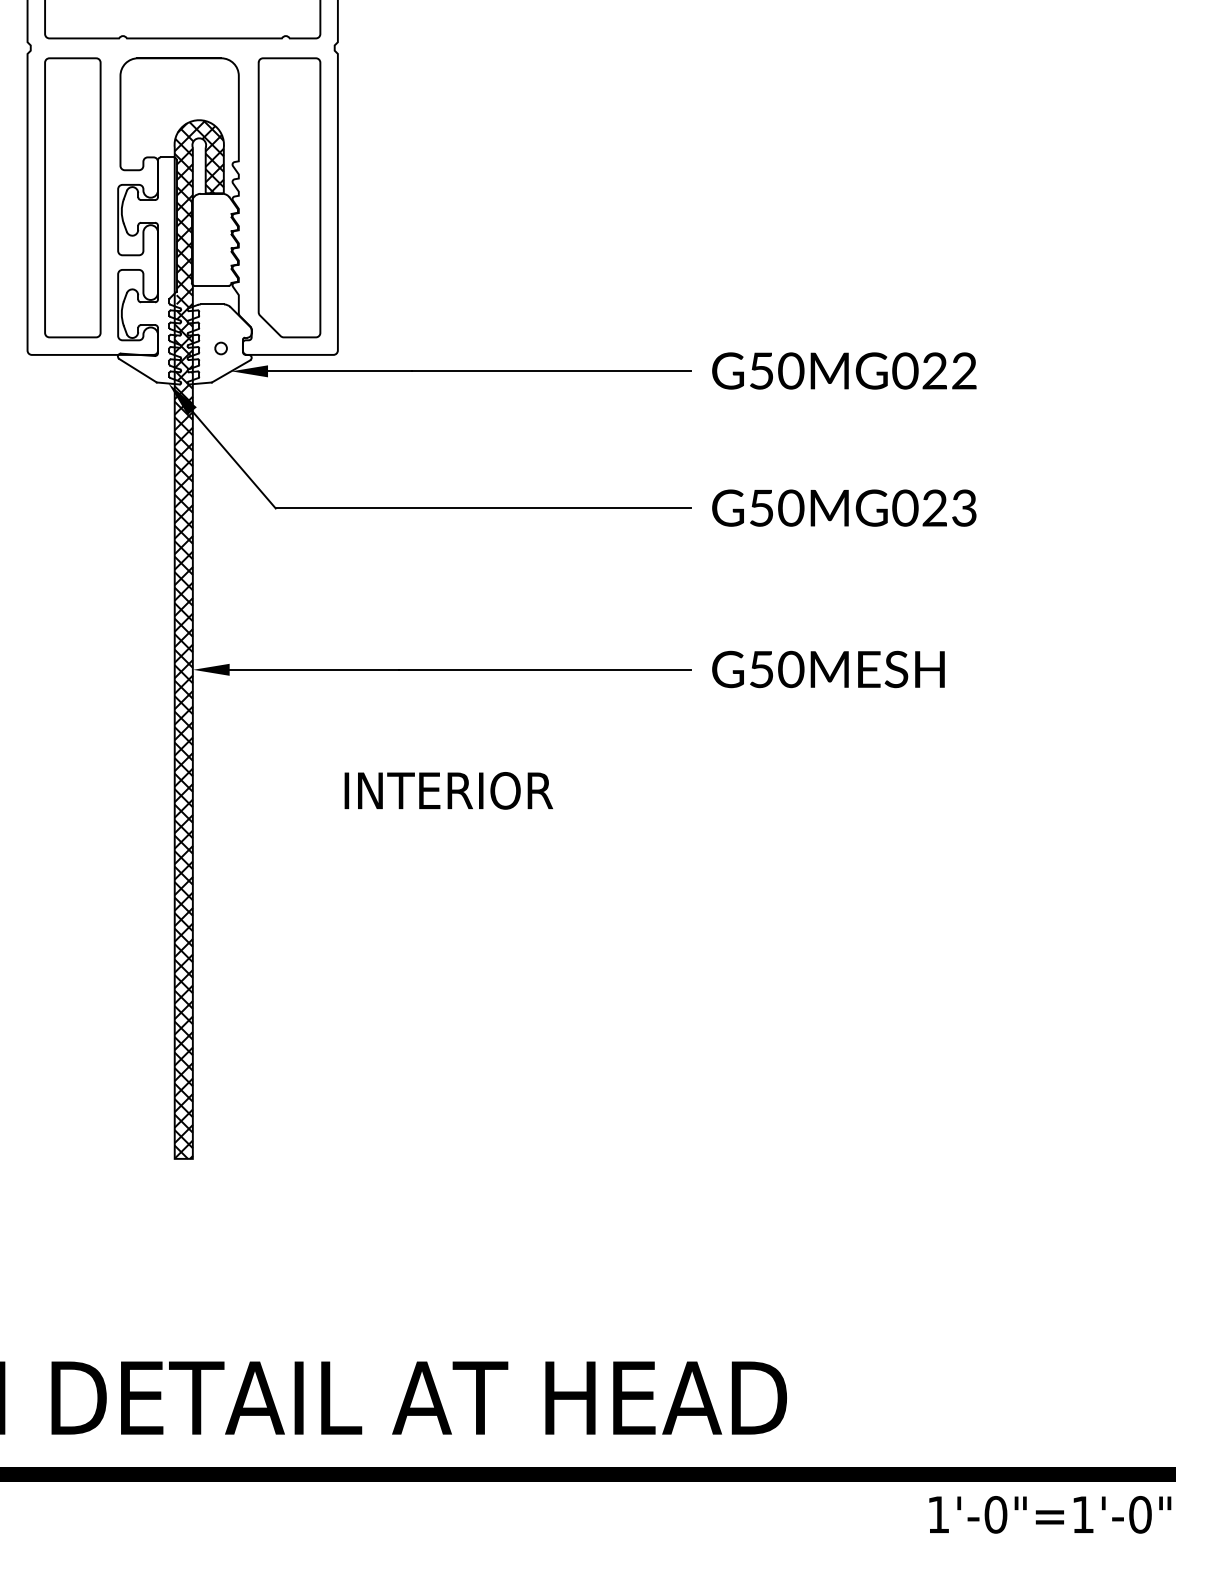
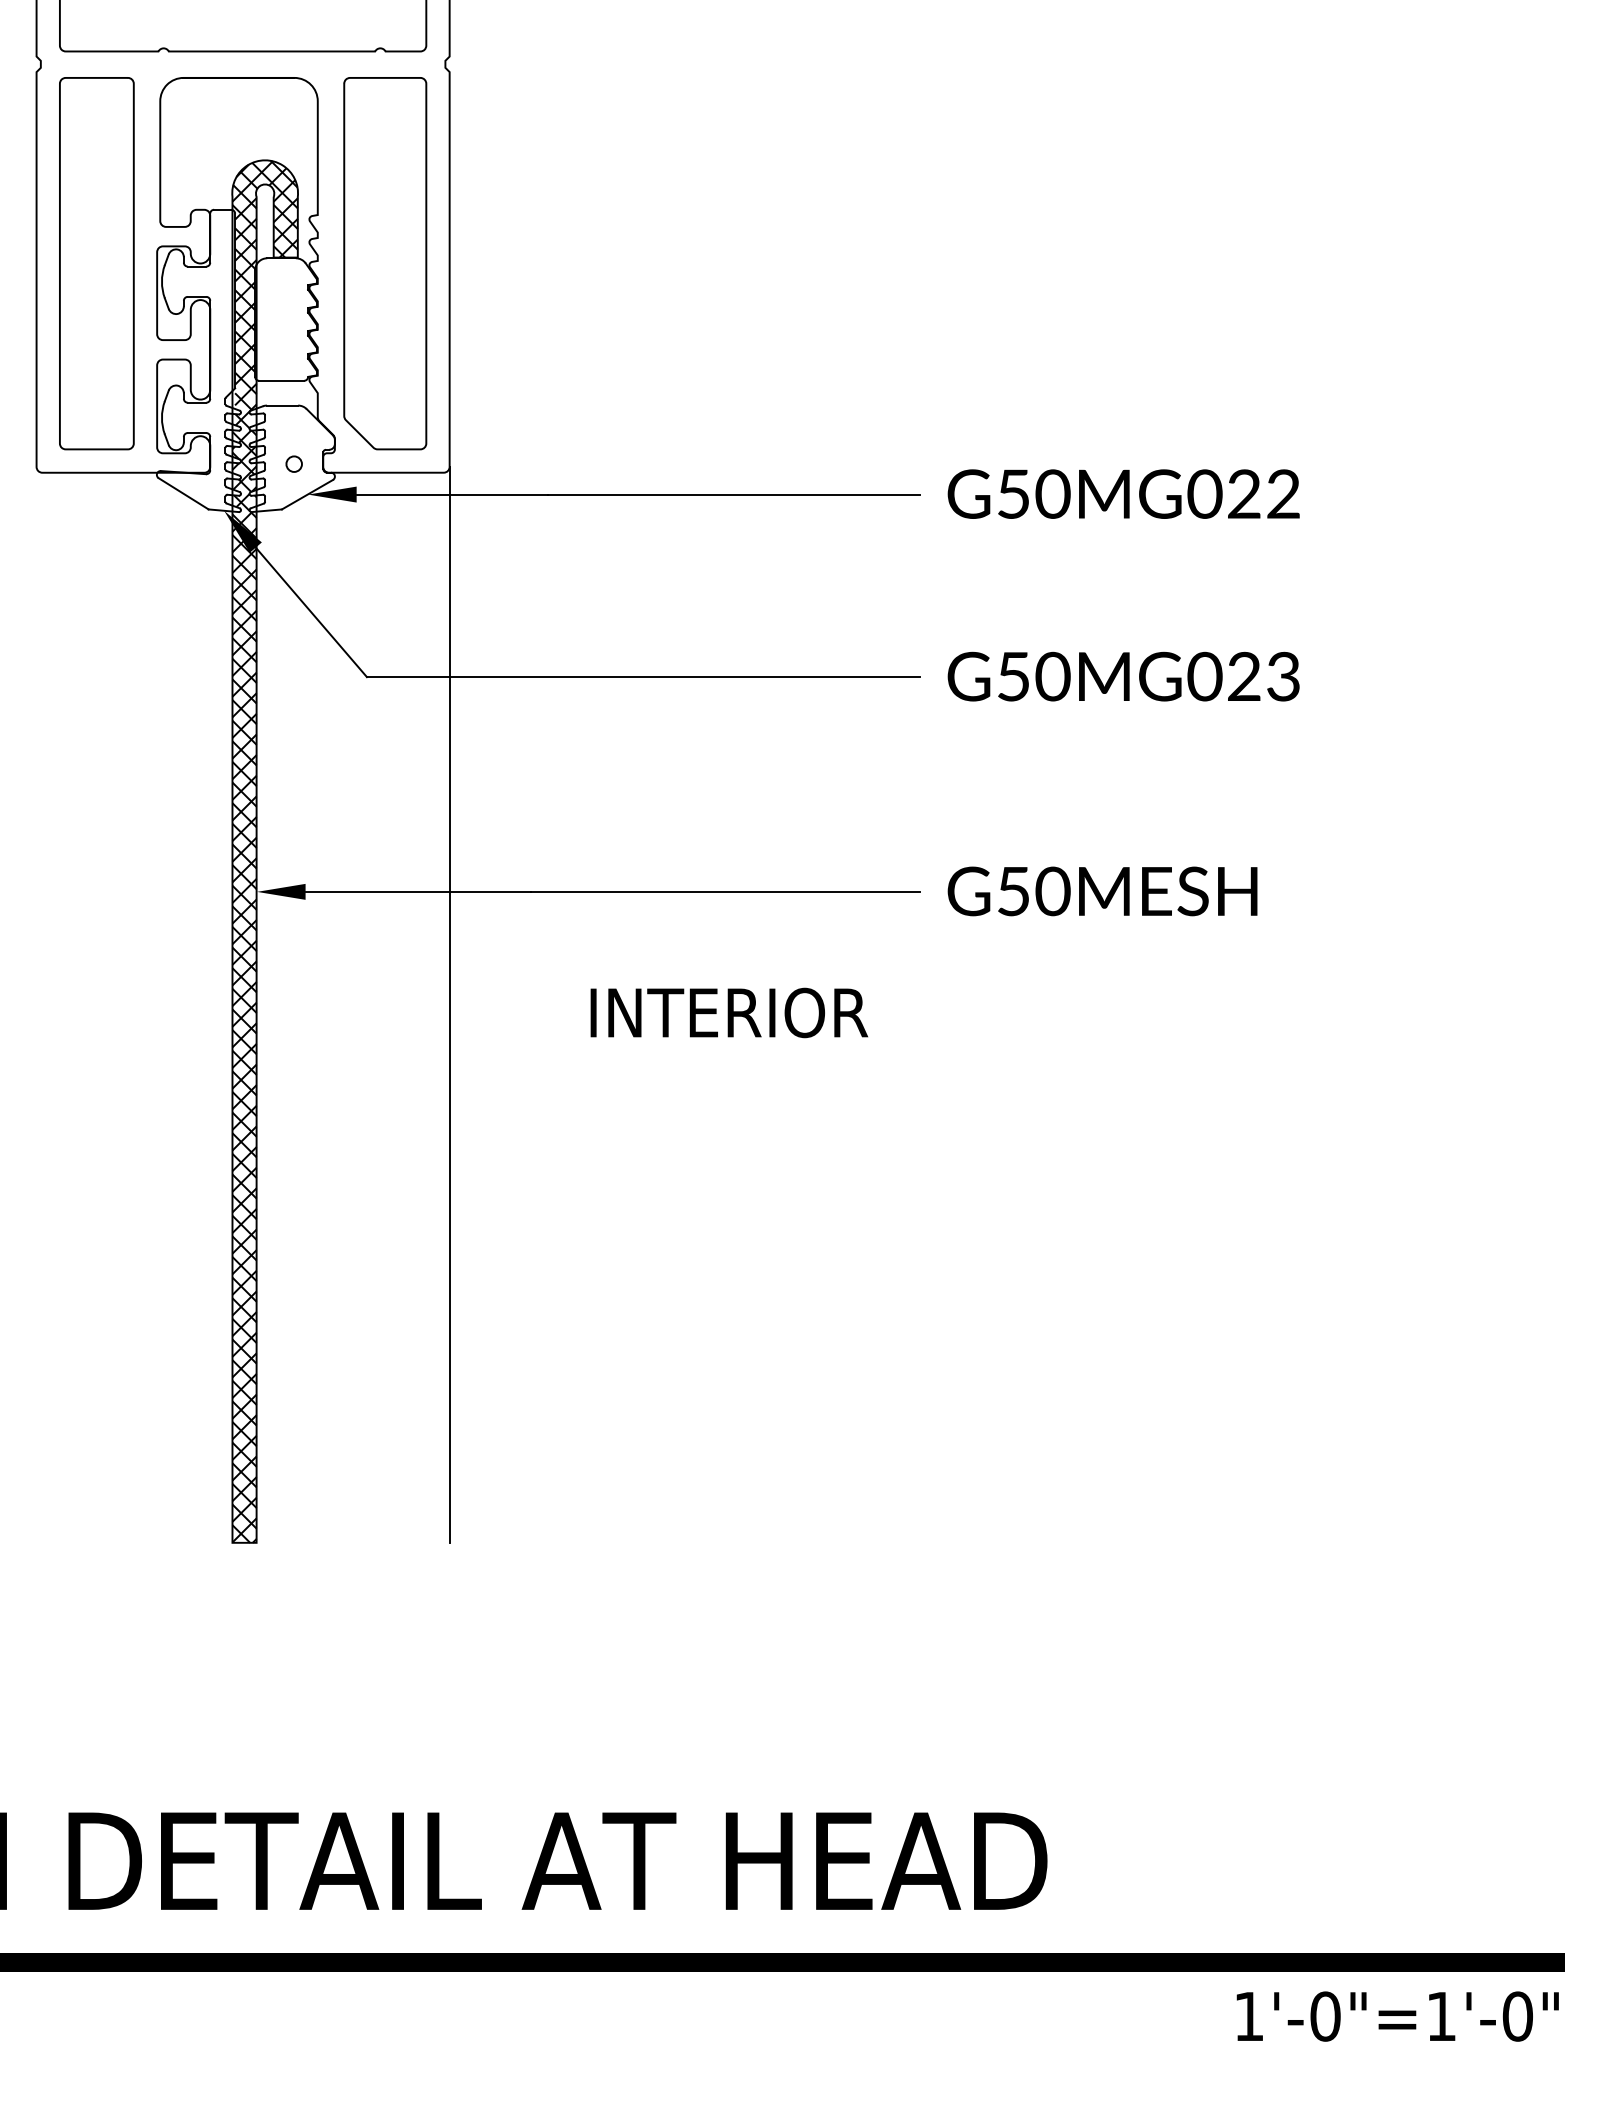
line: (337, 754) -> (449, 1004), added
text: (448, 790) -> (729, 1012), moved

